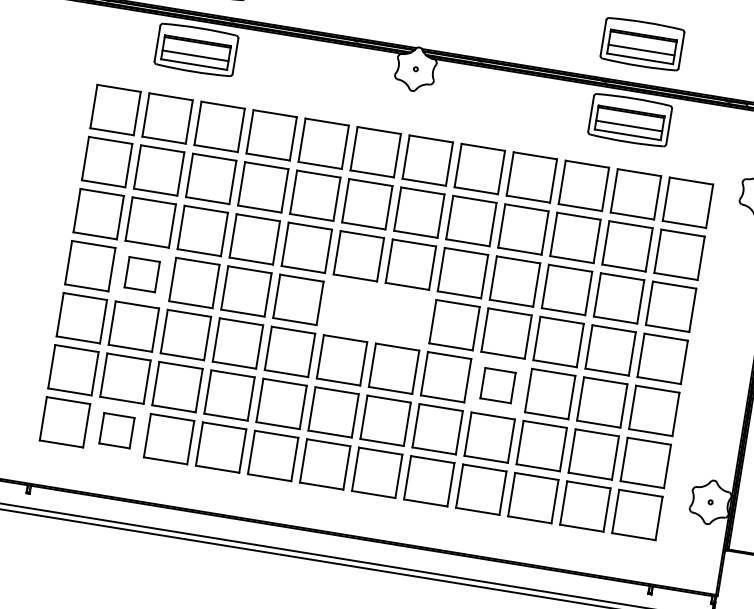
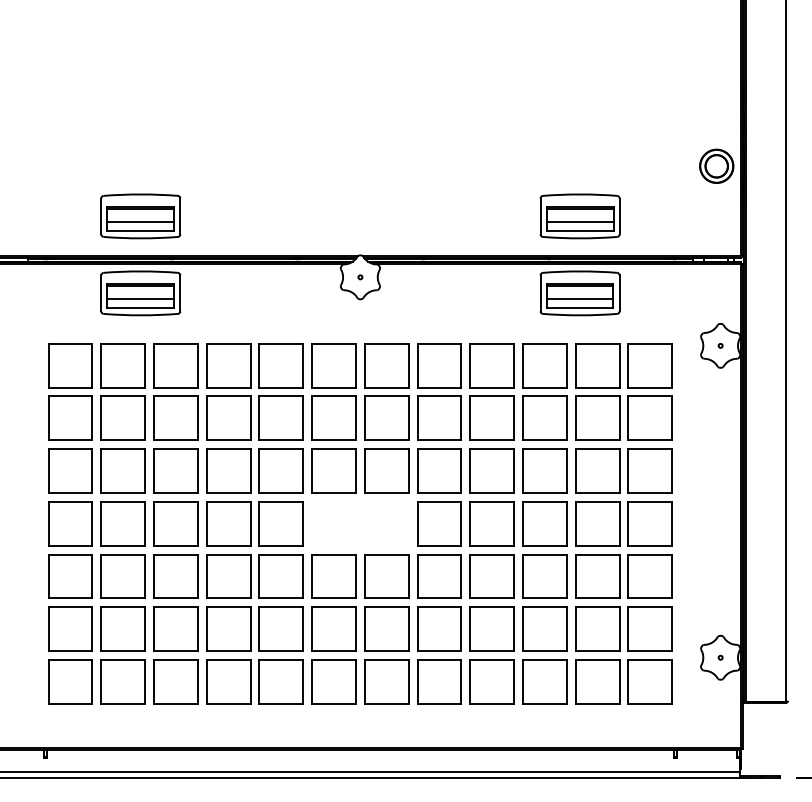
part: (141, 274) -> (122, 523), size x1.43
part: (497, 385) -> (491, 576), size x1.43
part: (116, 430) -> (122, 681), size x1.43

